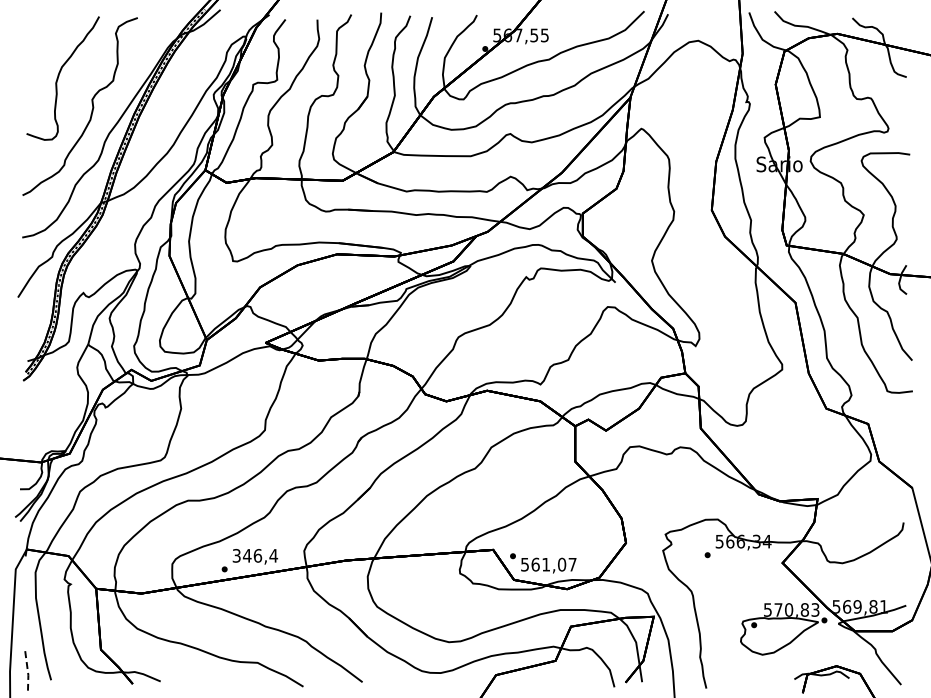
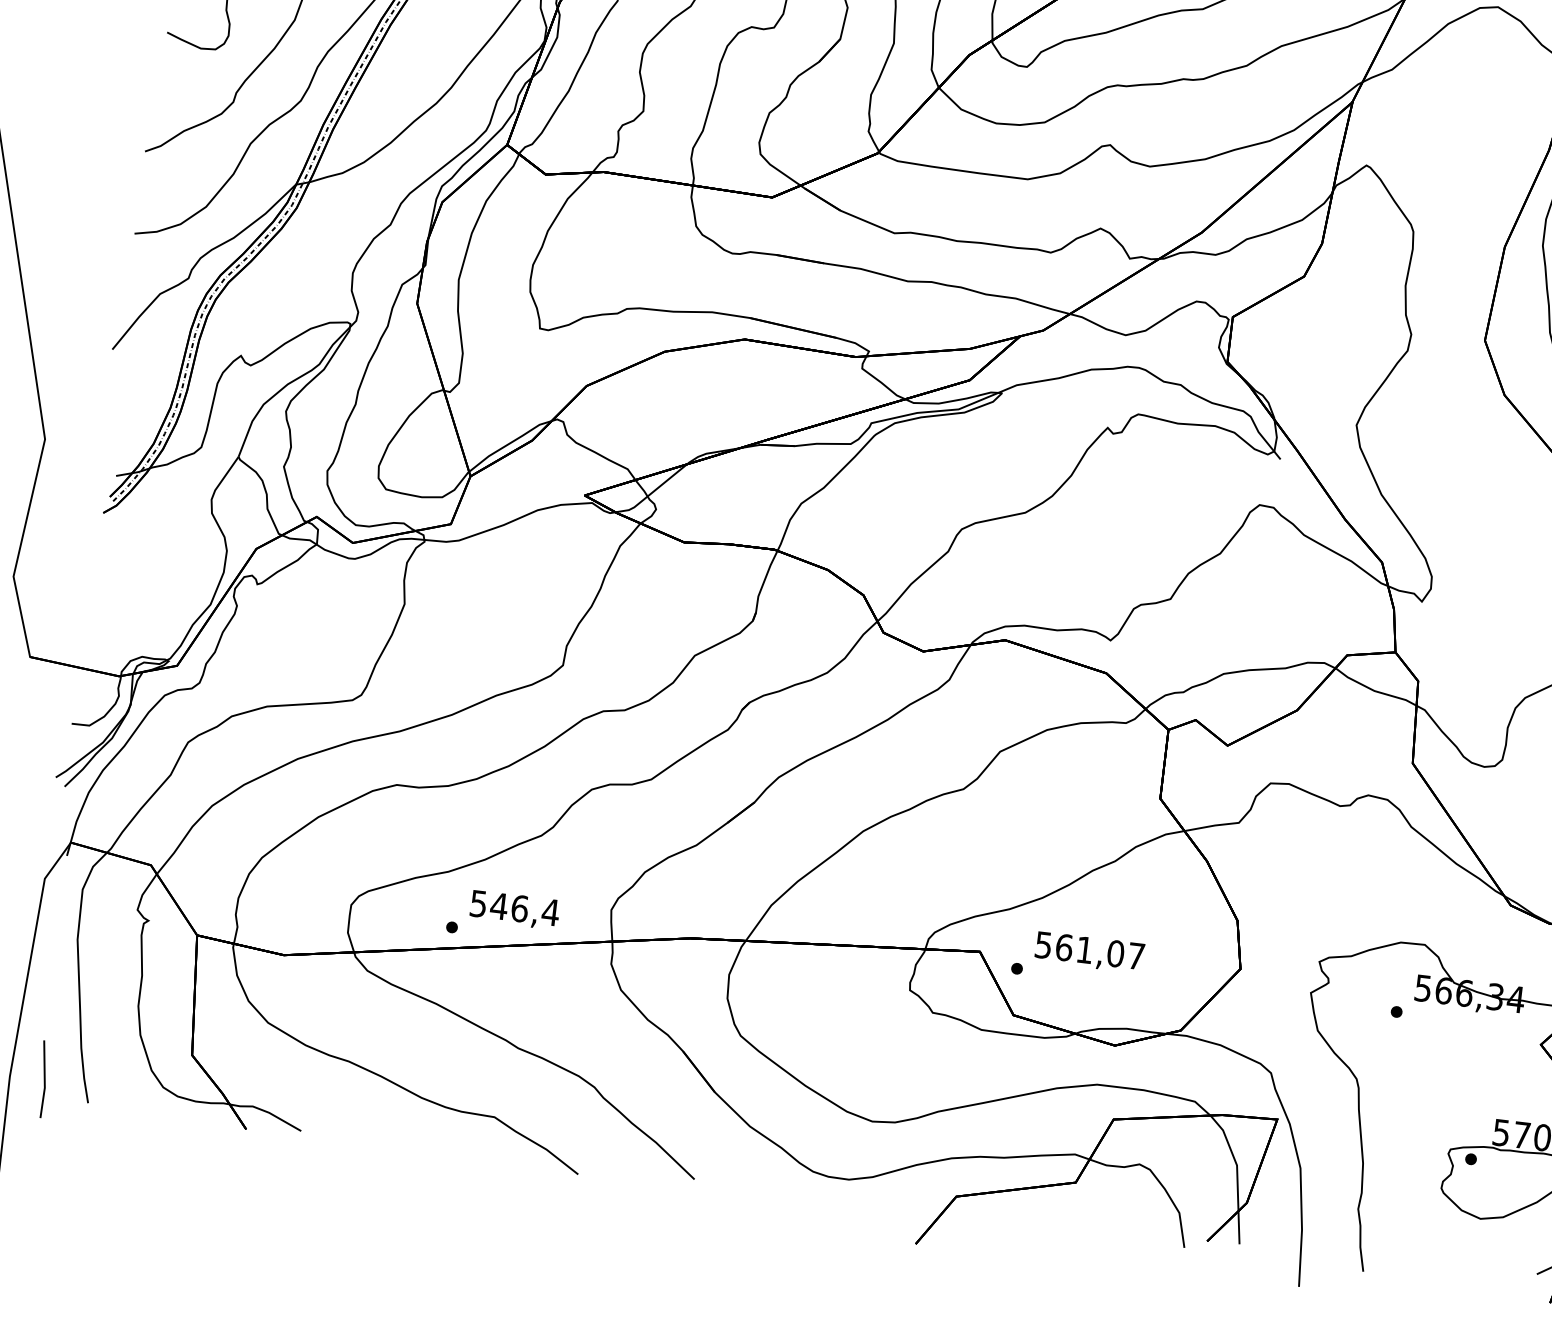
text: (236, 555) -> (478, 903), 346,4 -> 546,4
text: (548, 565) -> (1089, 952), moved
line: (27, 671) -> (43, 1080), dashed -> solid

